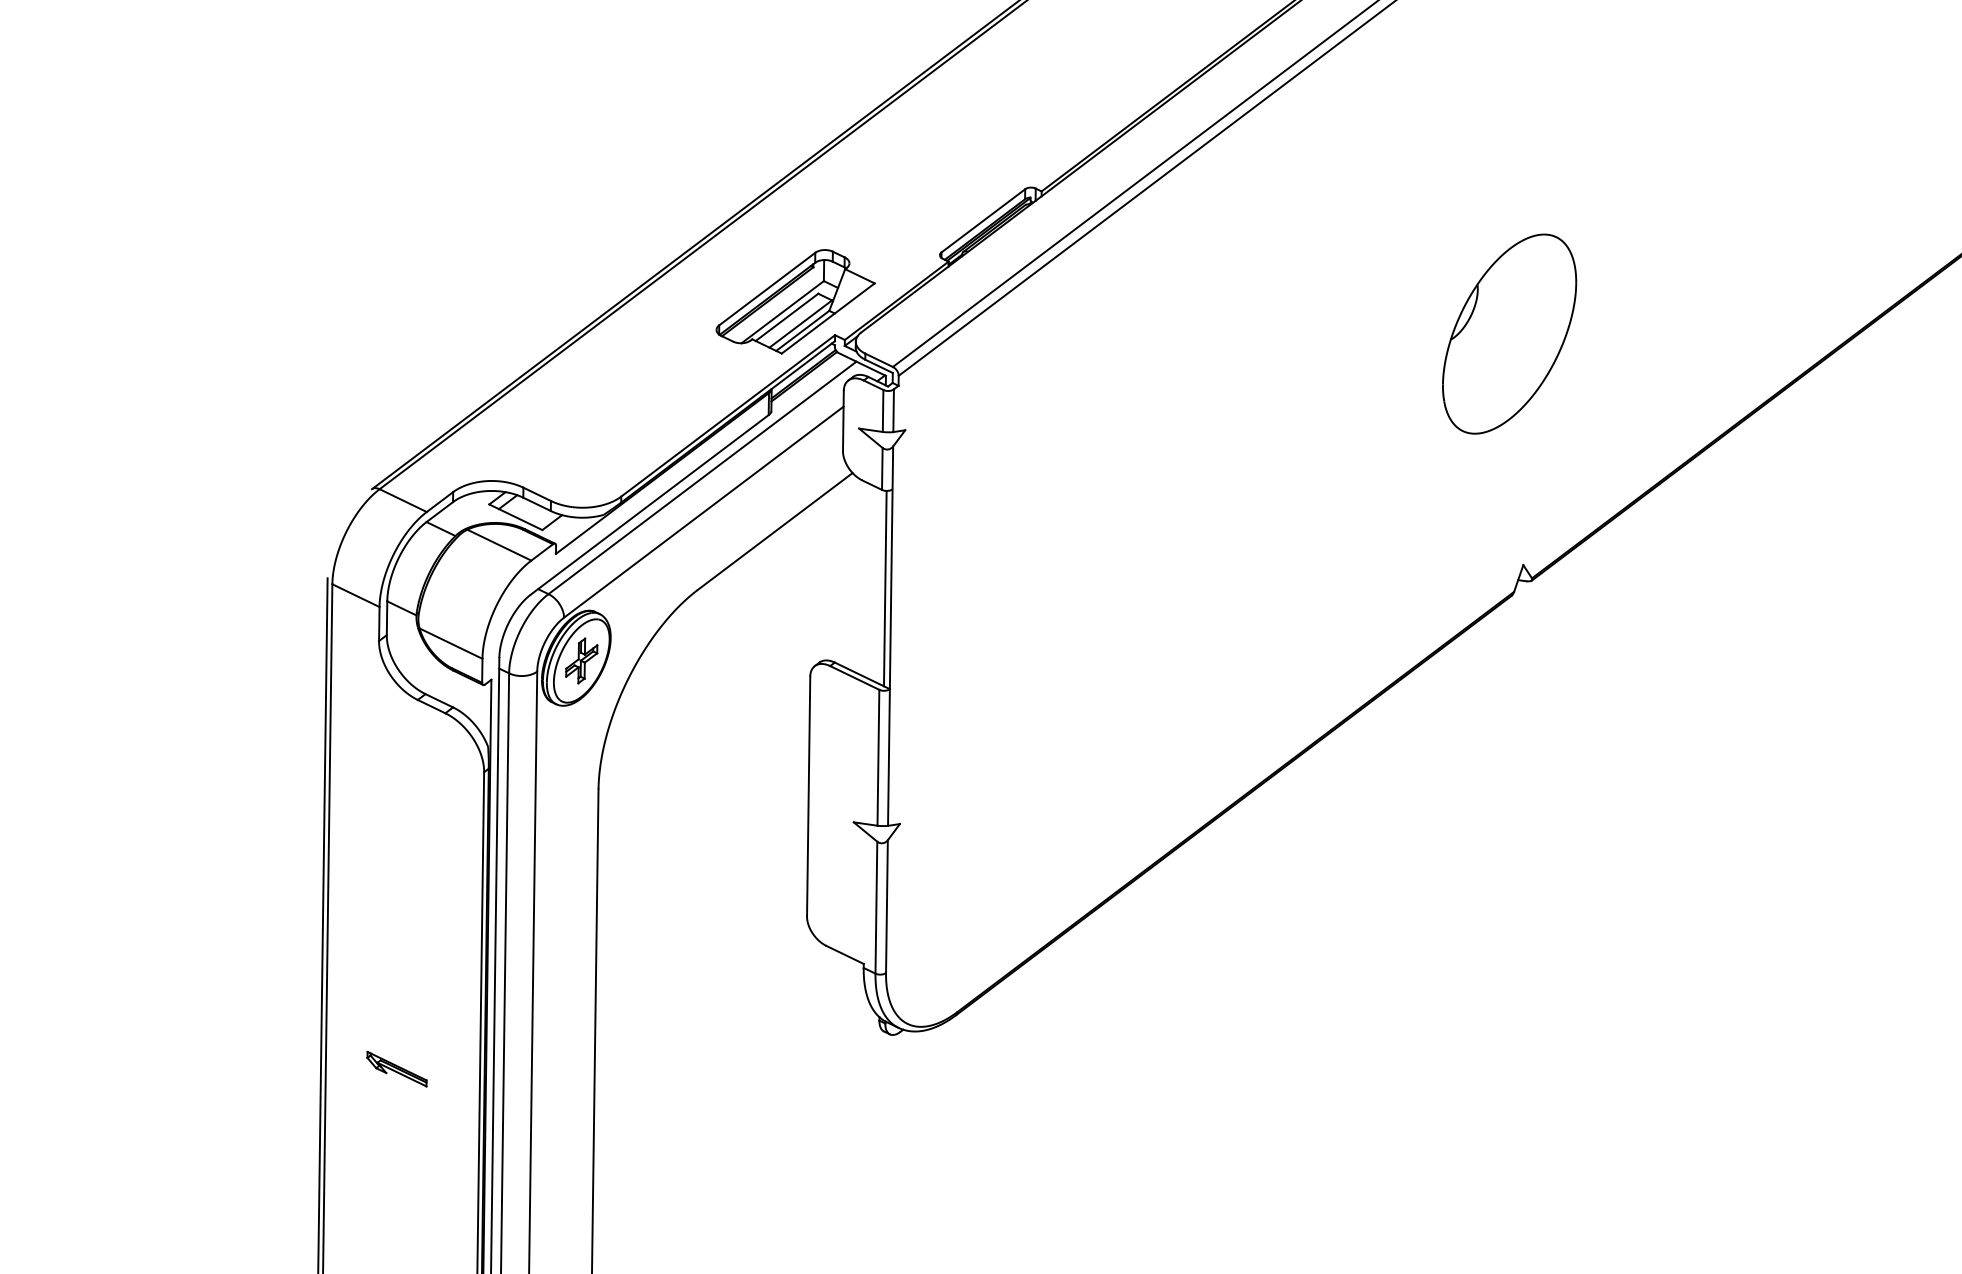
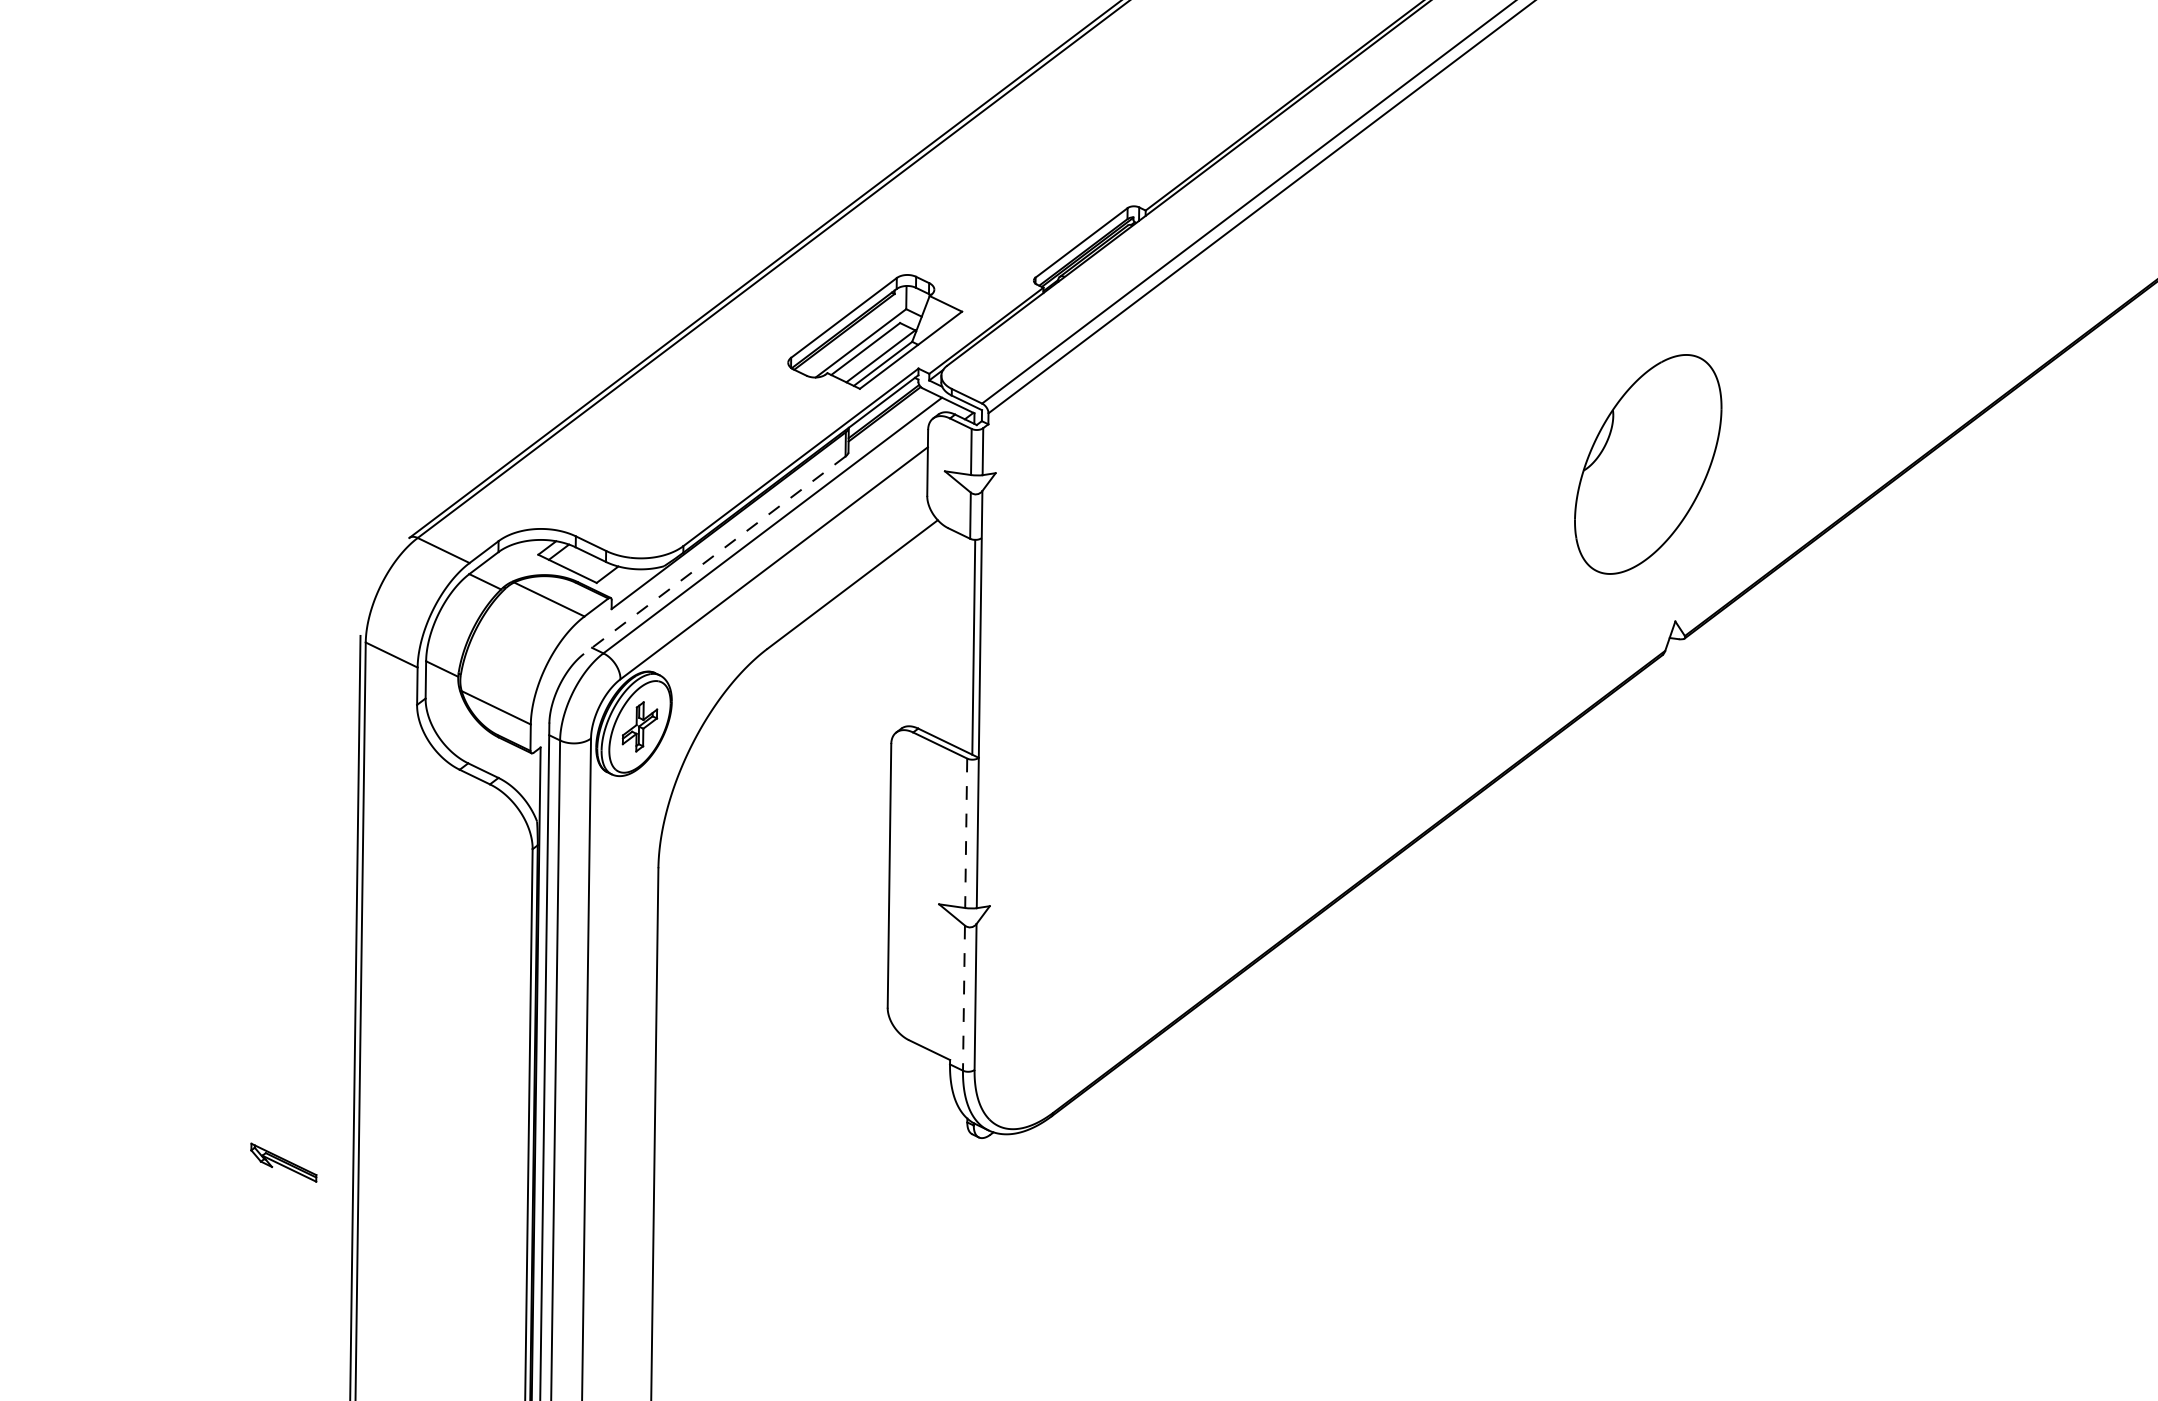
part: (1509, 334) -> (1648, 464), moved
line: (649, 505) -> (714, 555), solid -> dashed
line: (878, 757) -> (966, 833), solid -> dashed
line: (875, 908) -> (963, 998), solid -> dashed
part: (396, 1068) -> (283, 1162), moved

